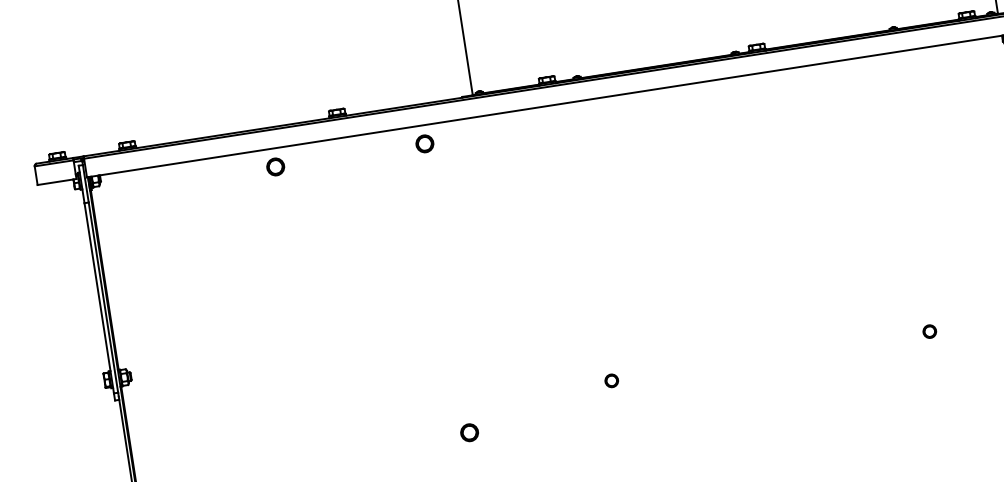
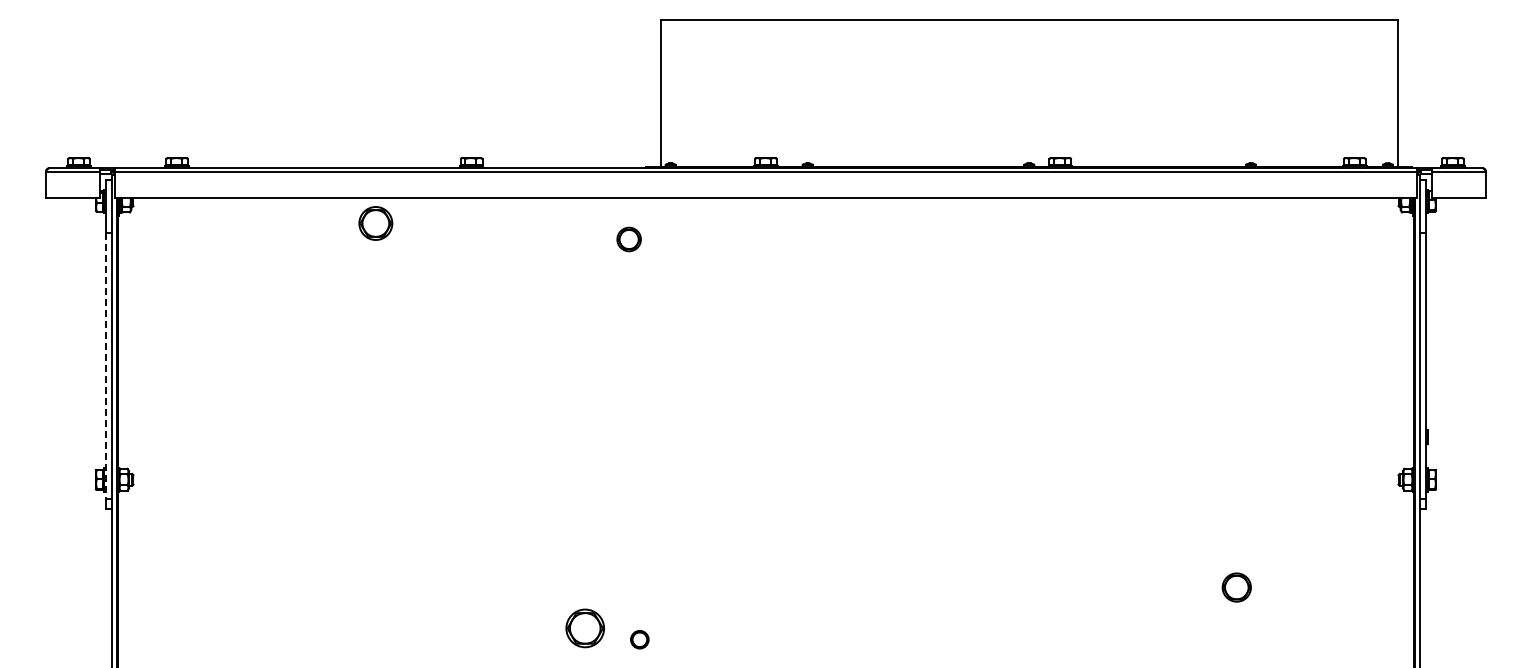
part: (424, 143) -> (628, 239), moved
part: (275, 167) -> (375, 223), size x1.4
line: (99, 298) -> (106, 366), solid -> dashed
circle: (929, 331) -> (1236, 587), size x1.6
circle: (611, 380) -> (639, 639), moved
part: (469, 432) -> (584, 628), size x1.6

